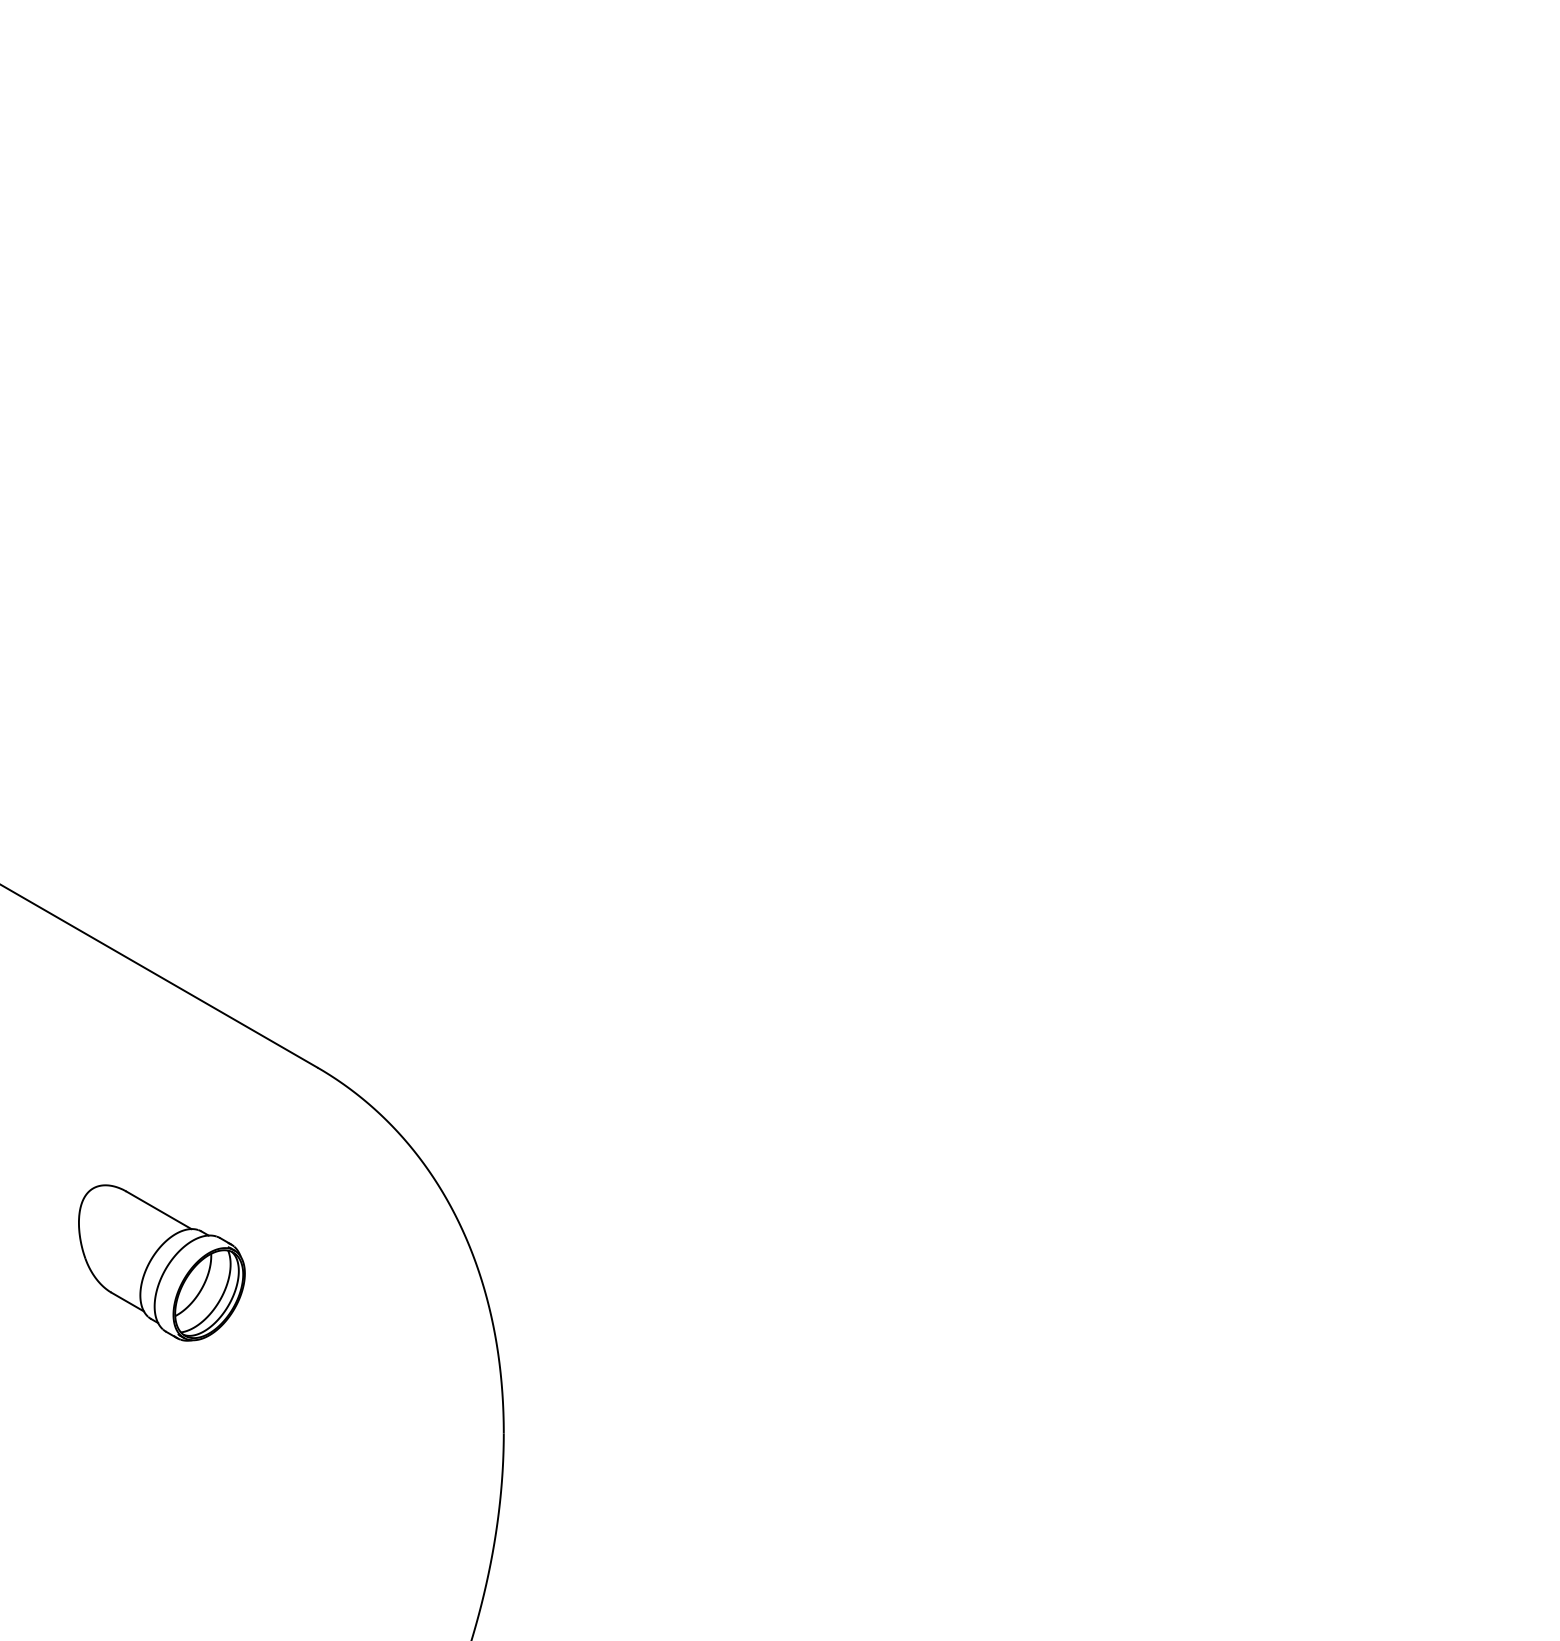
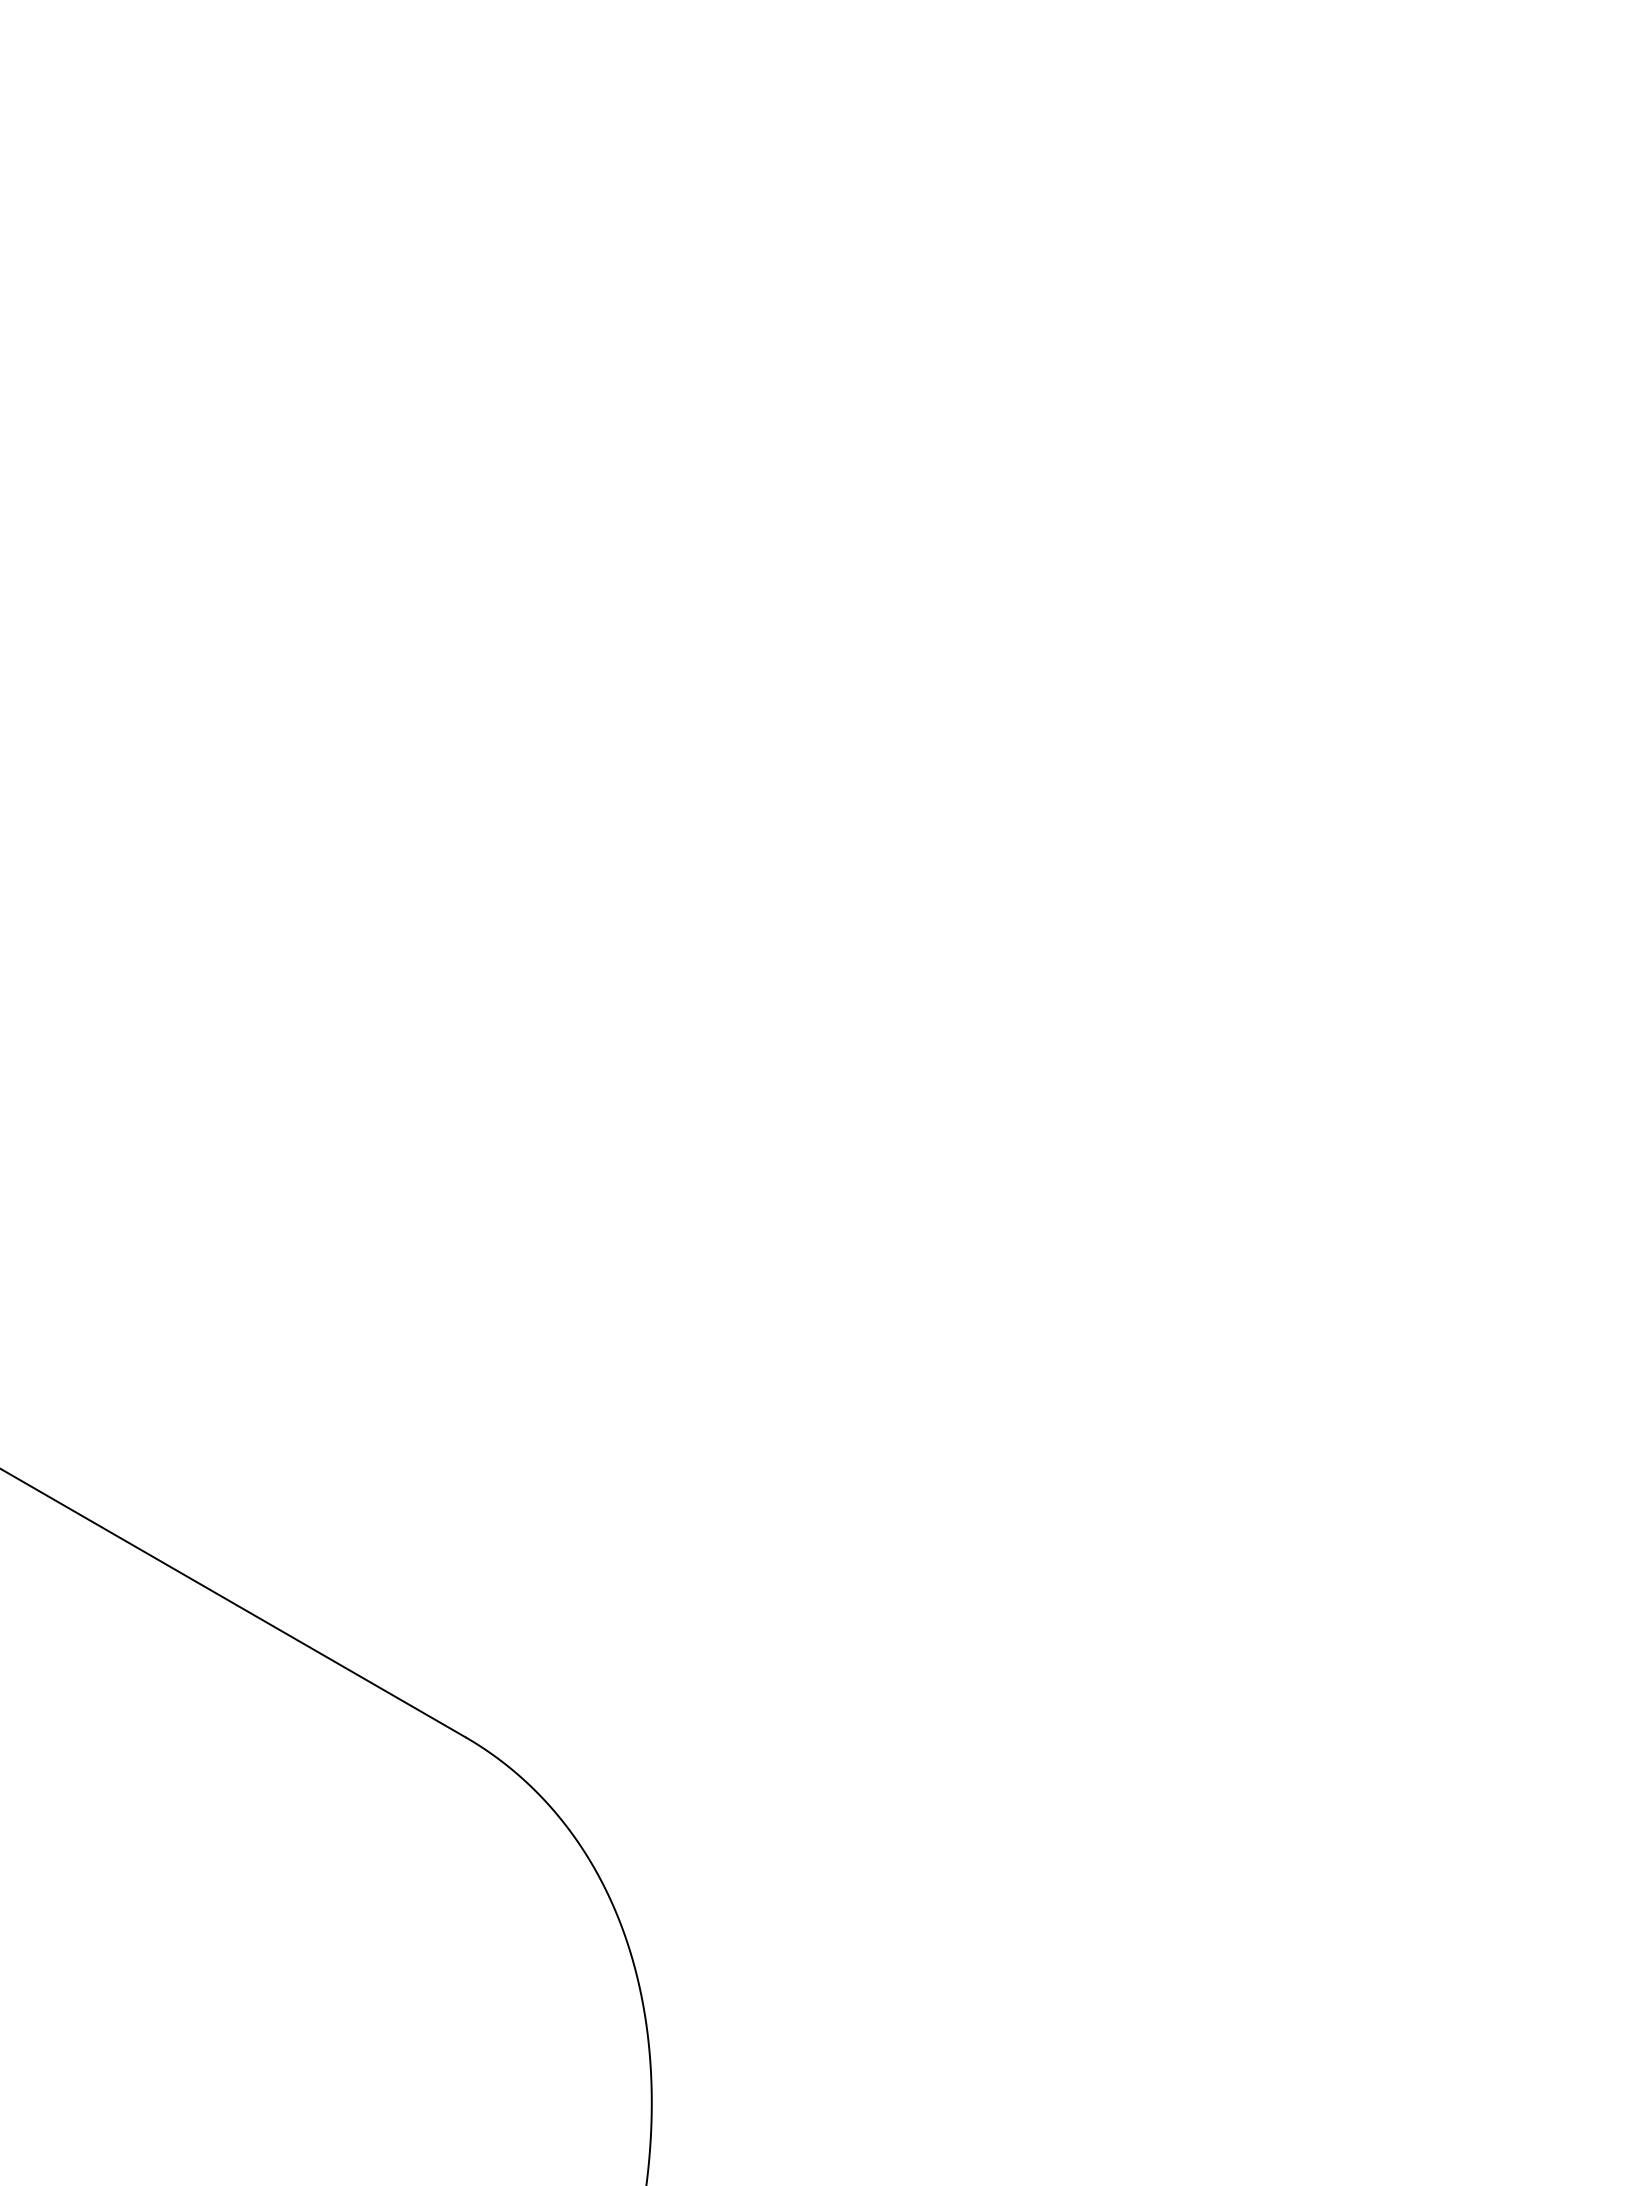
part: (161, 1262) -> (309, 1932), removed

